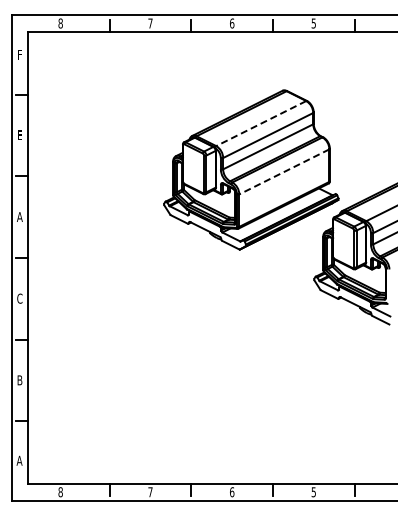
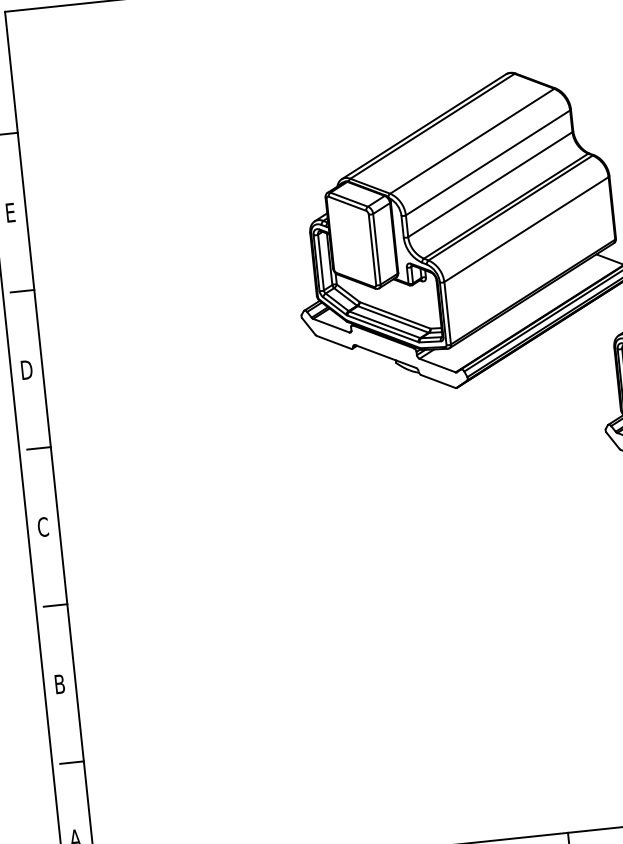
line: (260, 123) -> (470, 141), dashed -> solid
line: (283, 172) -> (524, 230), dashed -> solid
text: (19, 216) -> (25, 369), A -> D

